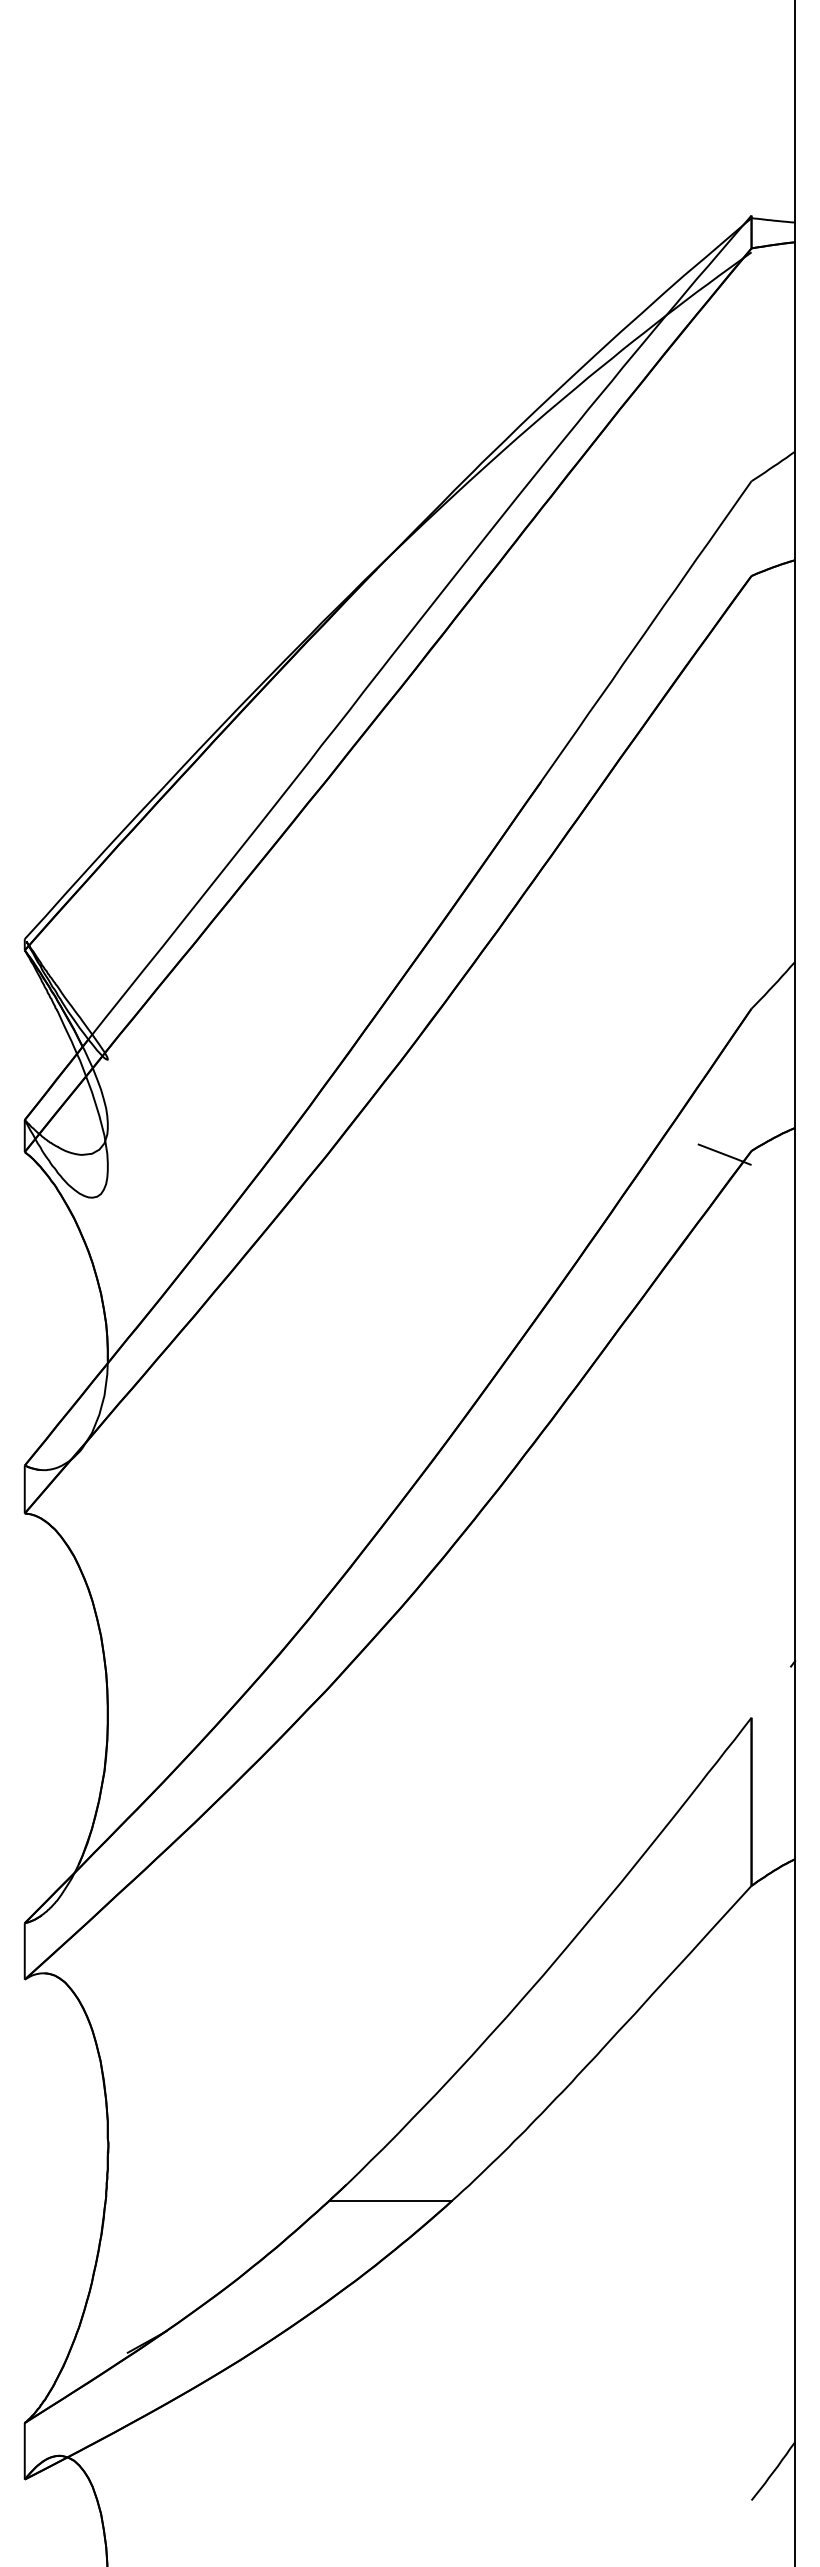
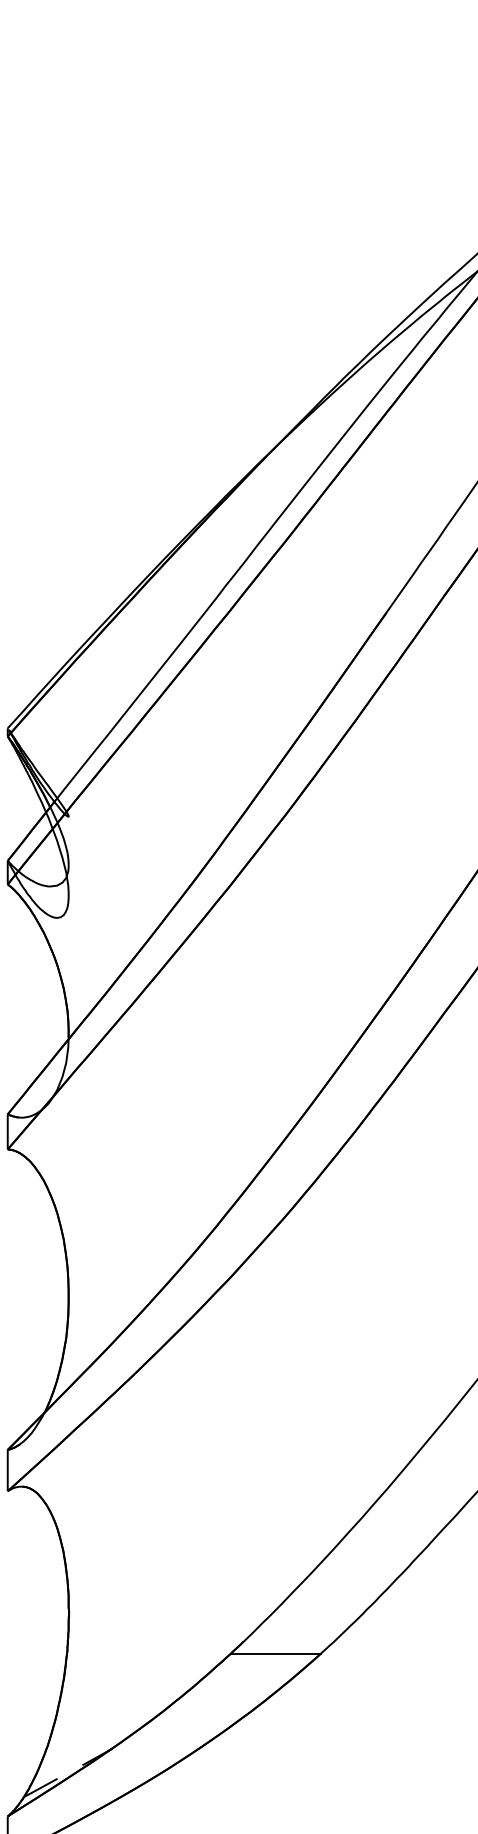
line: (68, 2384) -> (39, 1788), added

